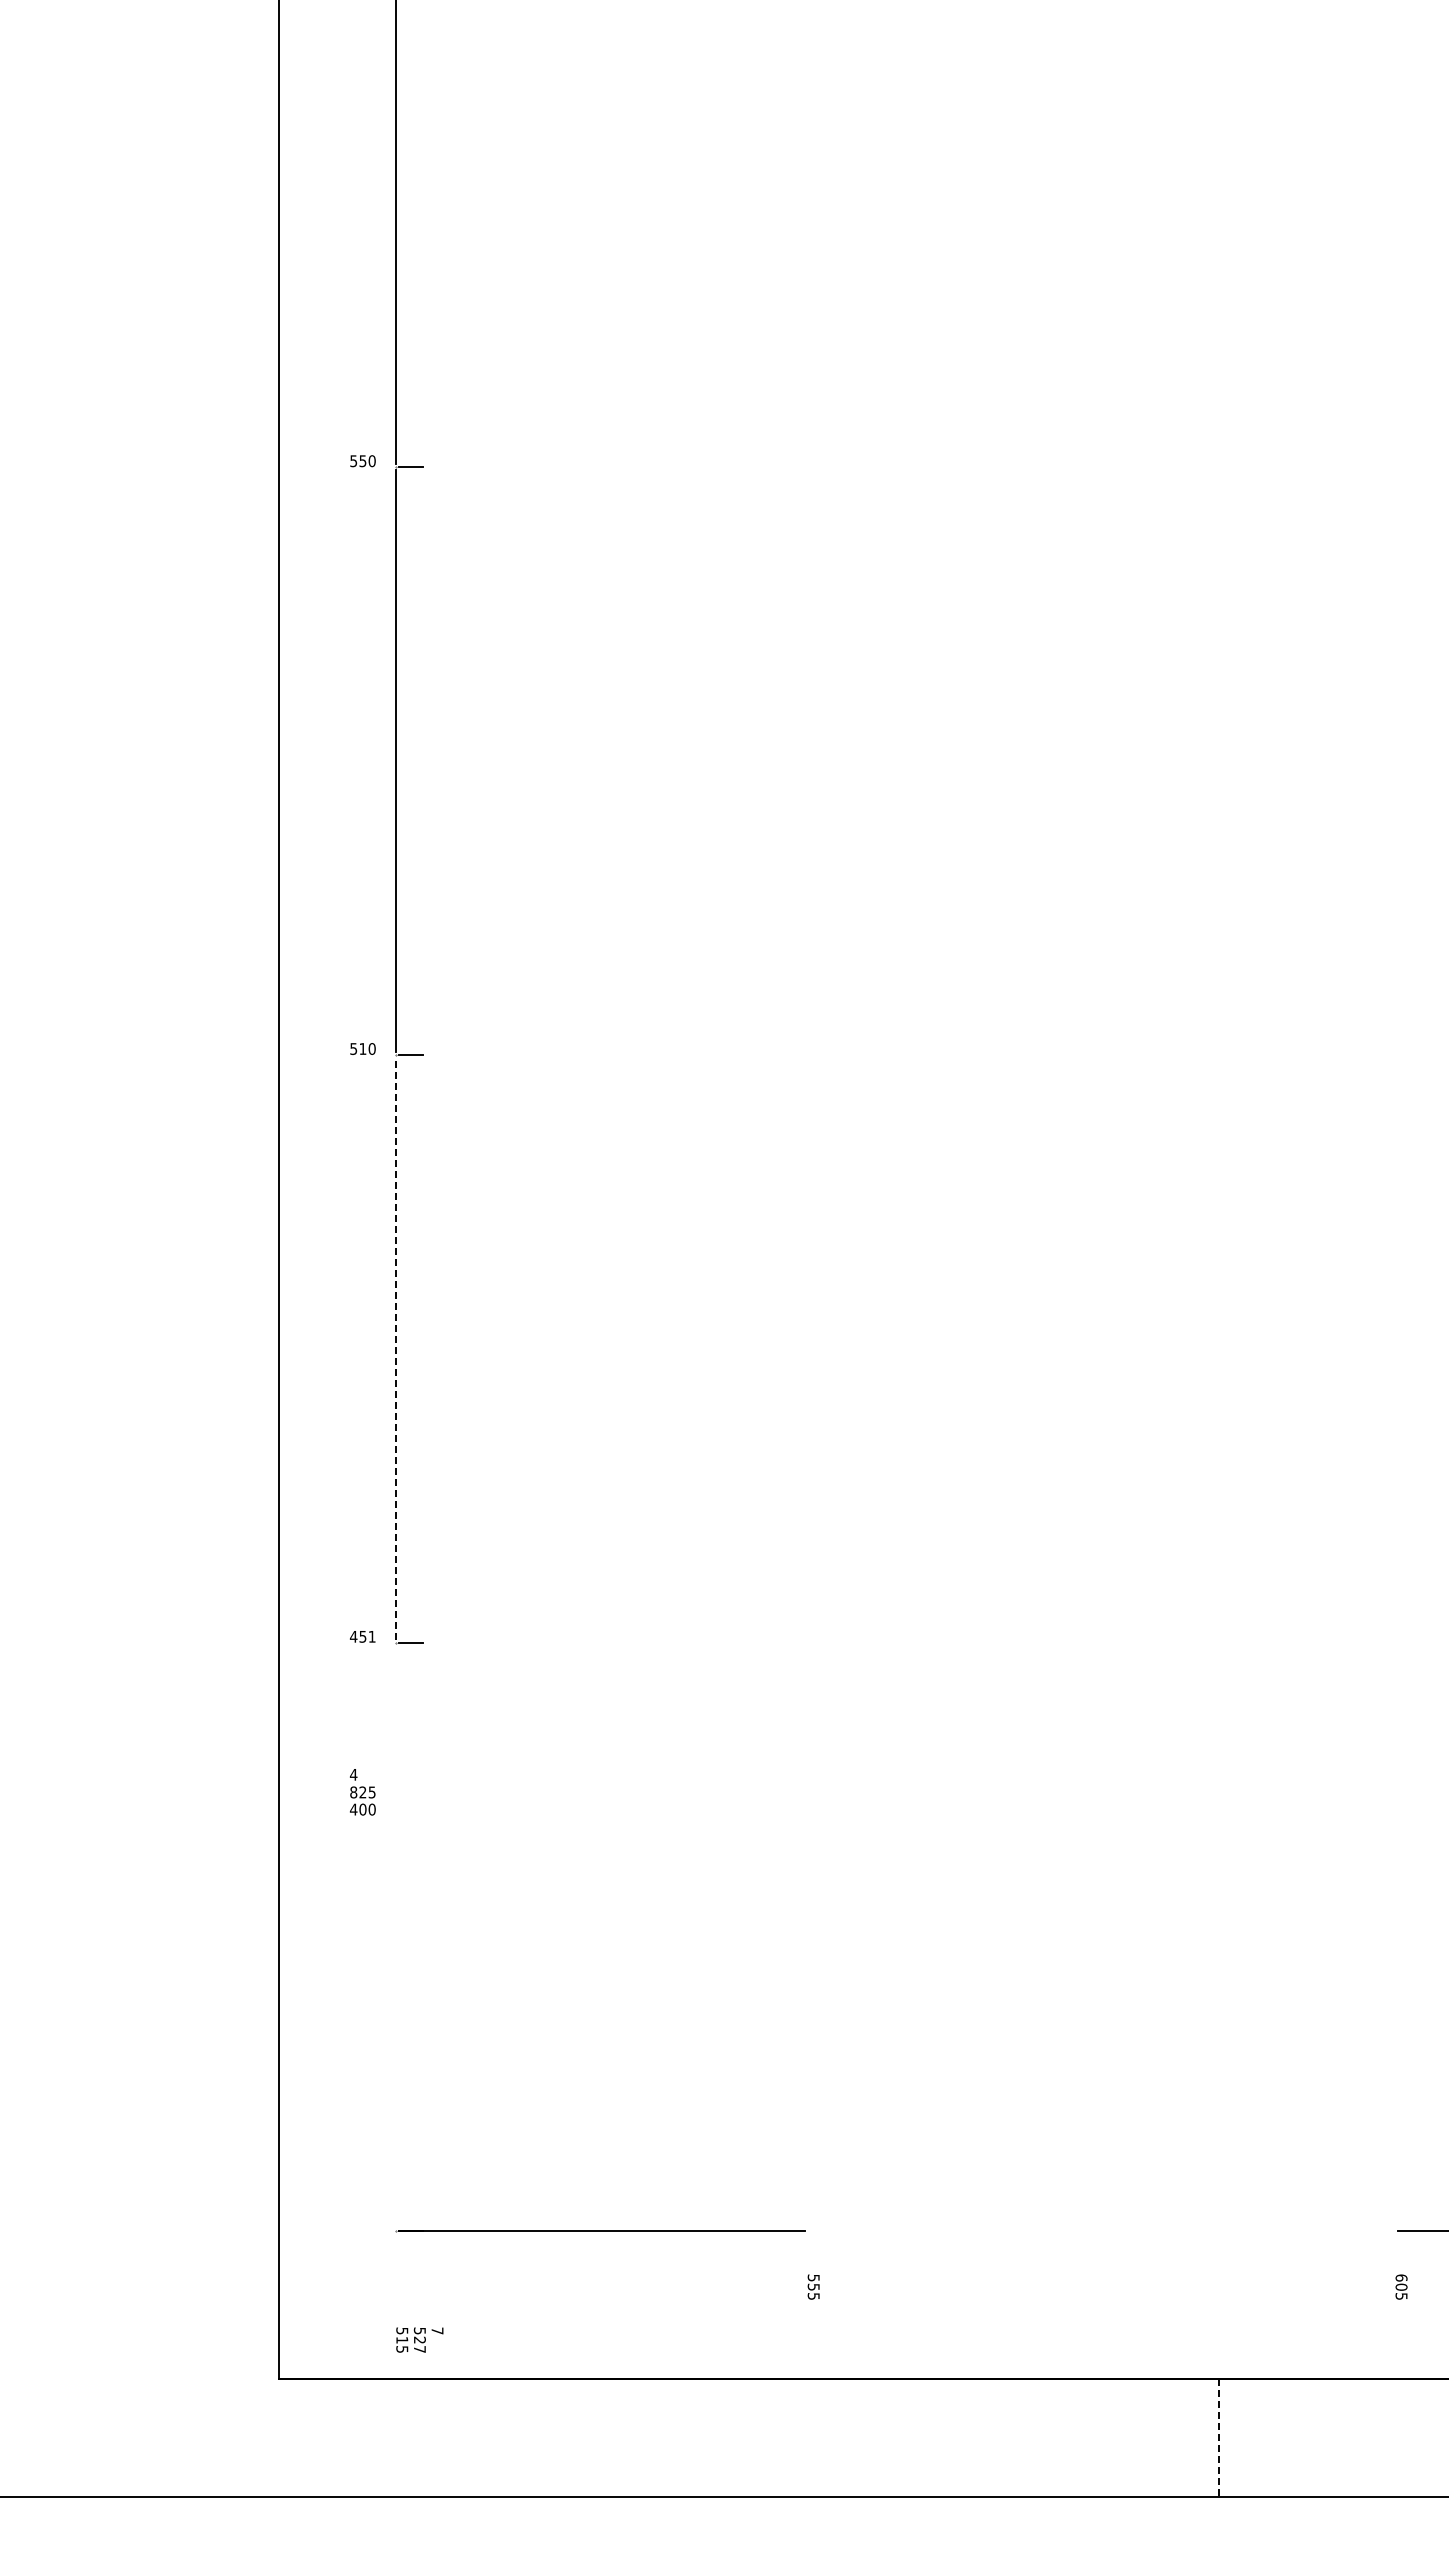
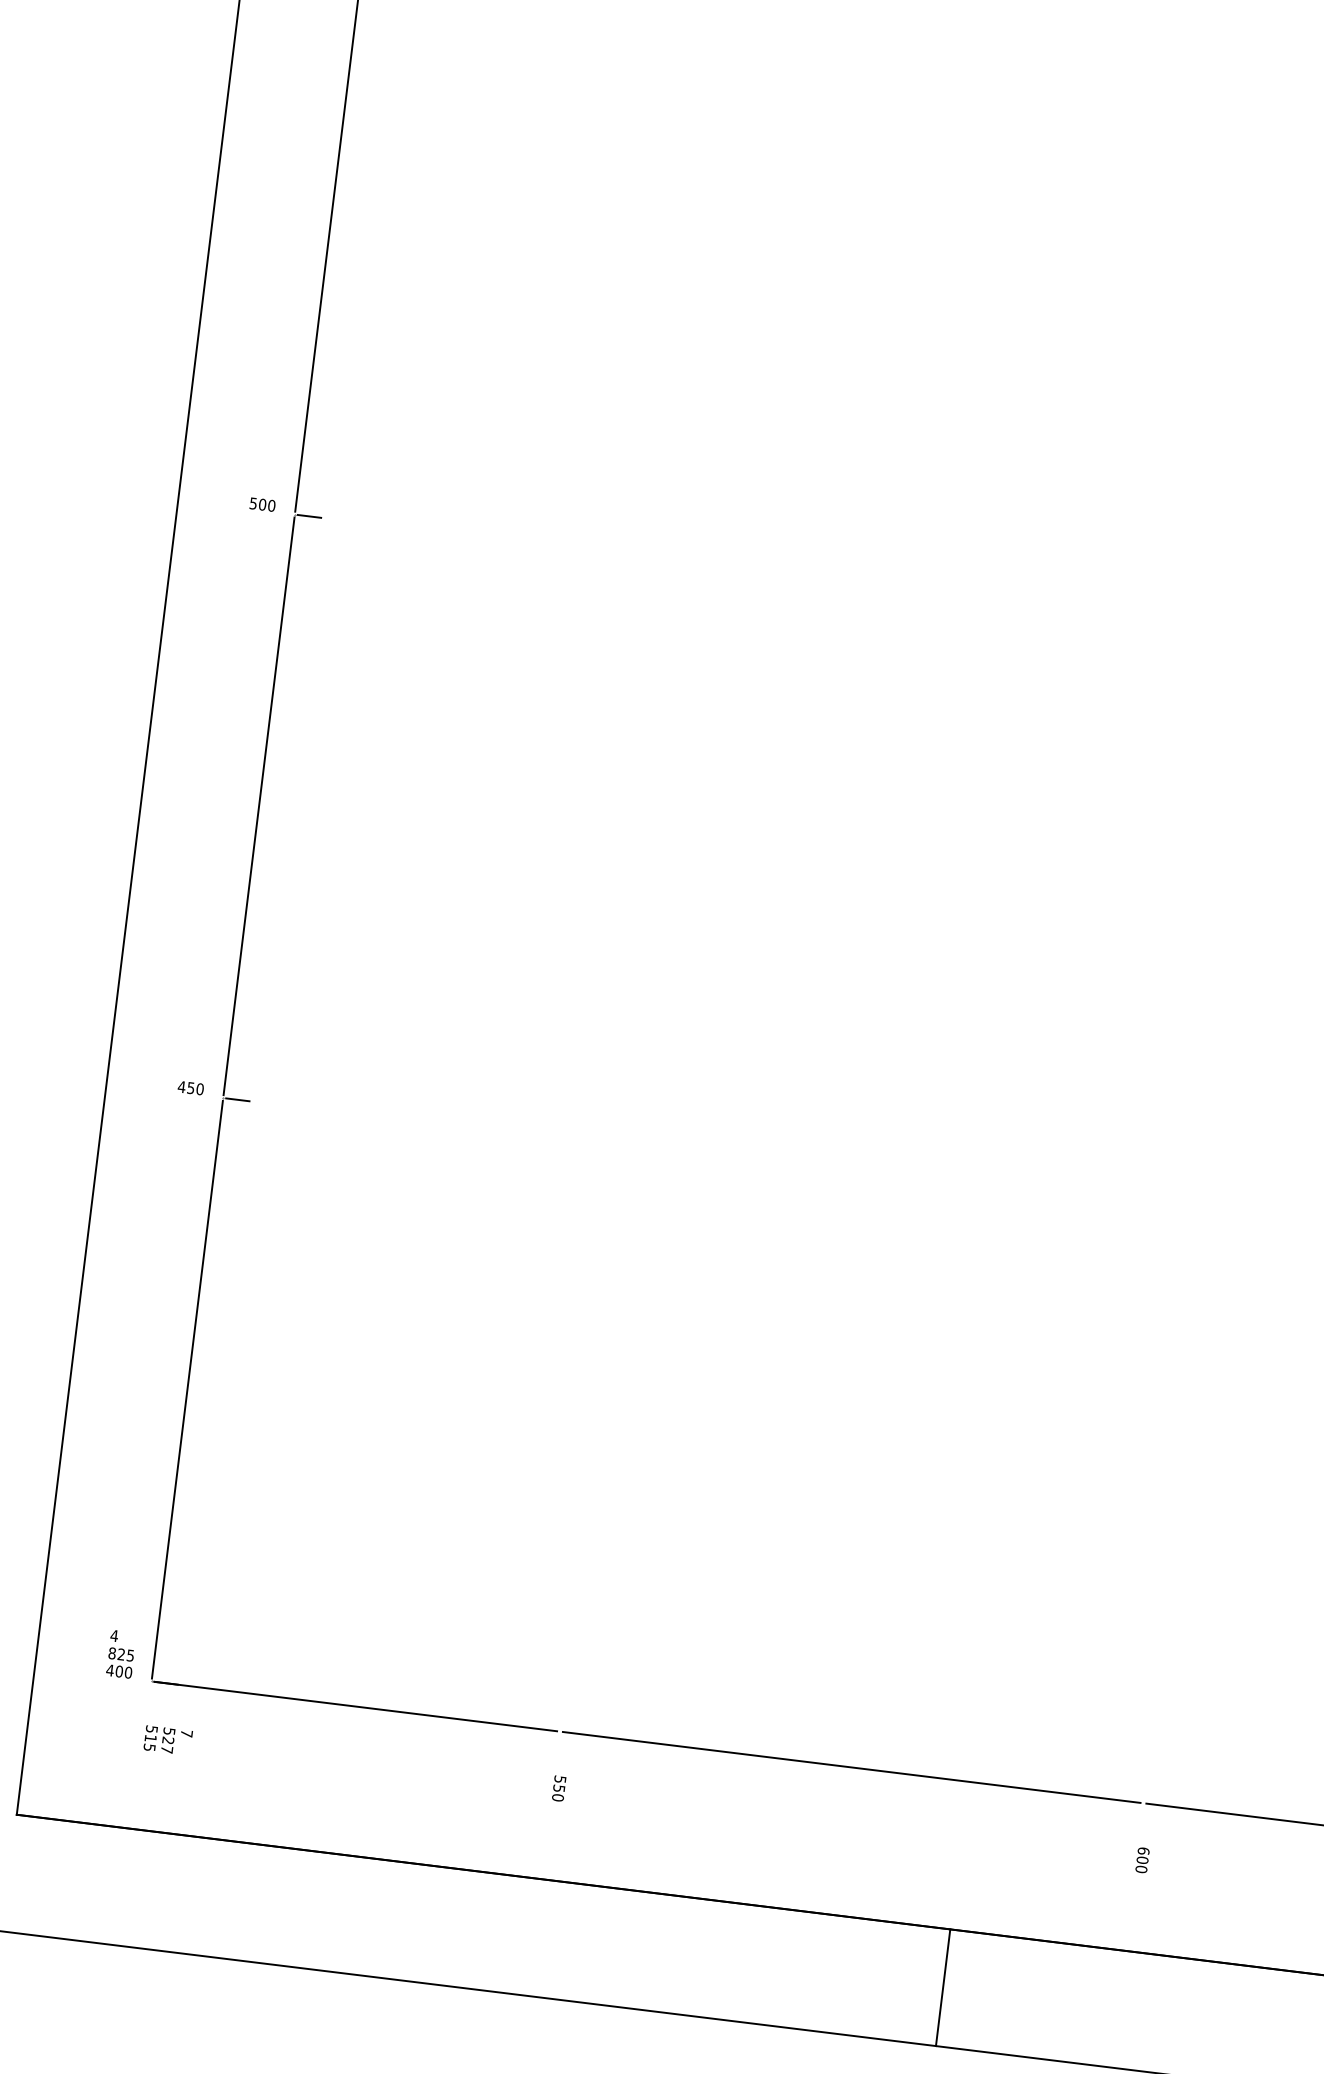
text: (362, 1048) -> (262, 504), 510 -> 500
line: (396, 1348) -> (259, 806), dashed -> solid
text: (371, 1636) -> (199, 1088), 451 -> 450
text: (362, 1792) -> (120, 1654), moved
line: (396, 1936) -> (187, 1389), added
line: (1101, 2230) -> (851, 1767), added
text: (813, 2296) -> (557, 1797), 555 -> 550
text: (1401, 2296) -> (1141, 1869), 605 -> 600
text: (419, 2339) -> (167, 1739), moved
line: (1219, 2438) -> (943, 1988), dashed -> solid

